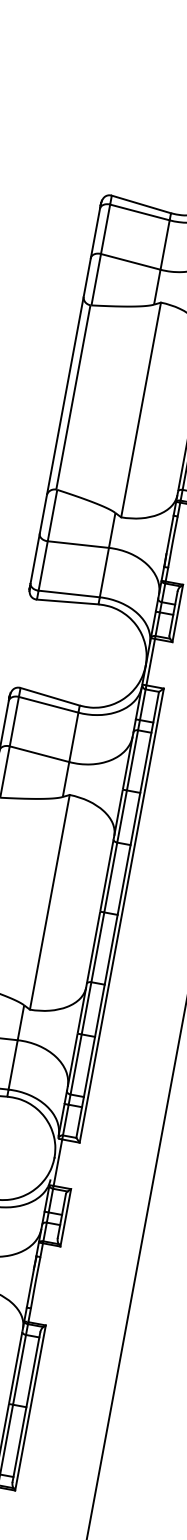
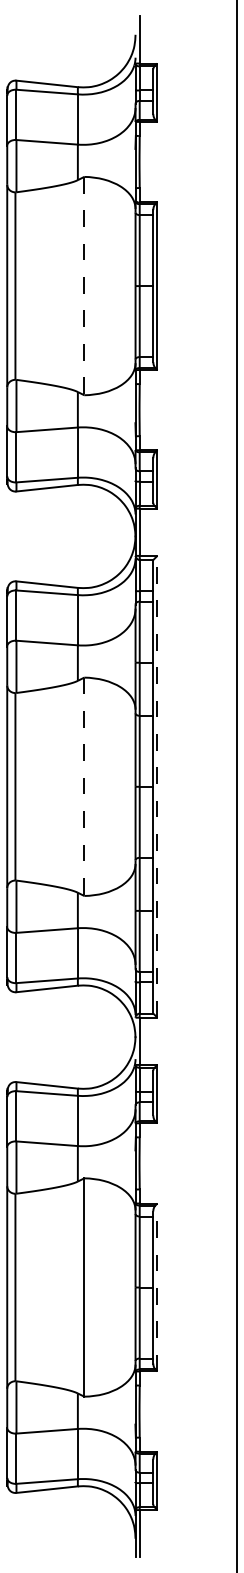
line: (141, 410) -> (84, 286), solid -> dashed
line: (49, 903) -> (84, 787), solid -> dashed
line: (121, 915) -> (157, 786), solid -> dashed
line: (30, 1407) -> (157, 1287), solid -> dashed

